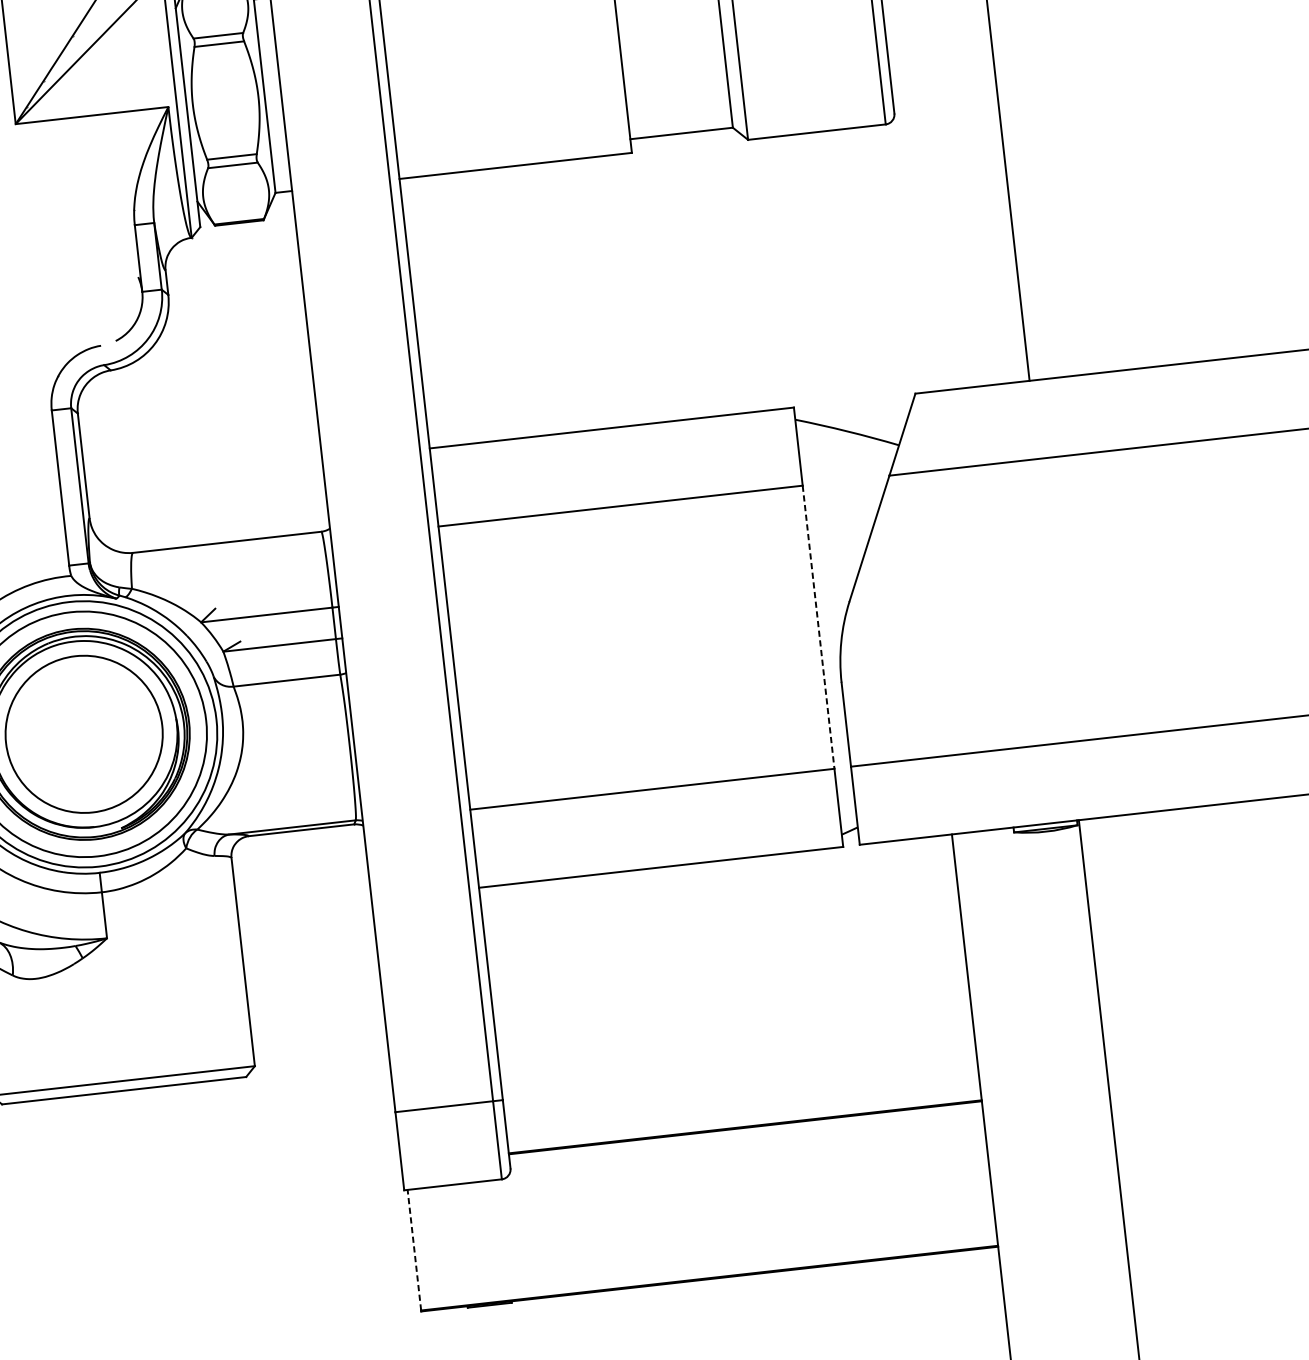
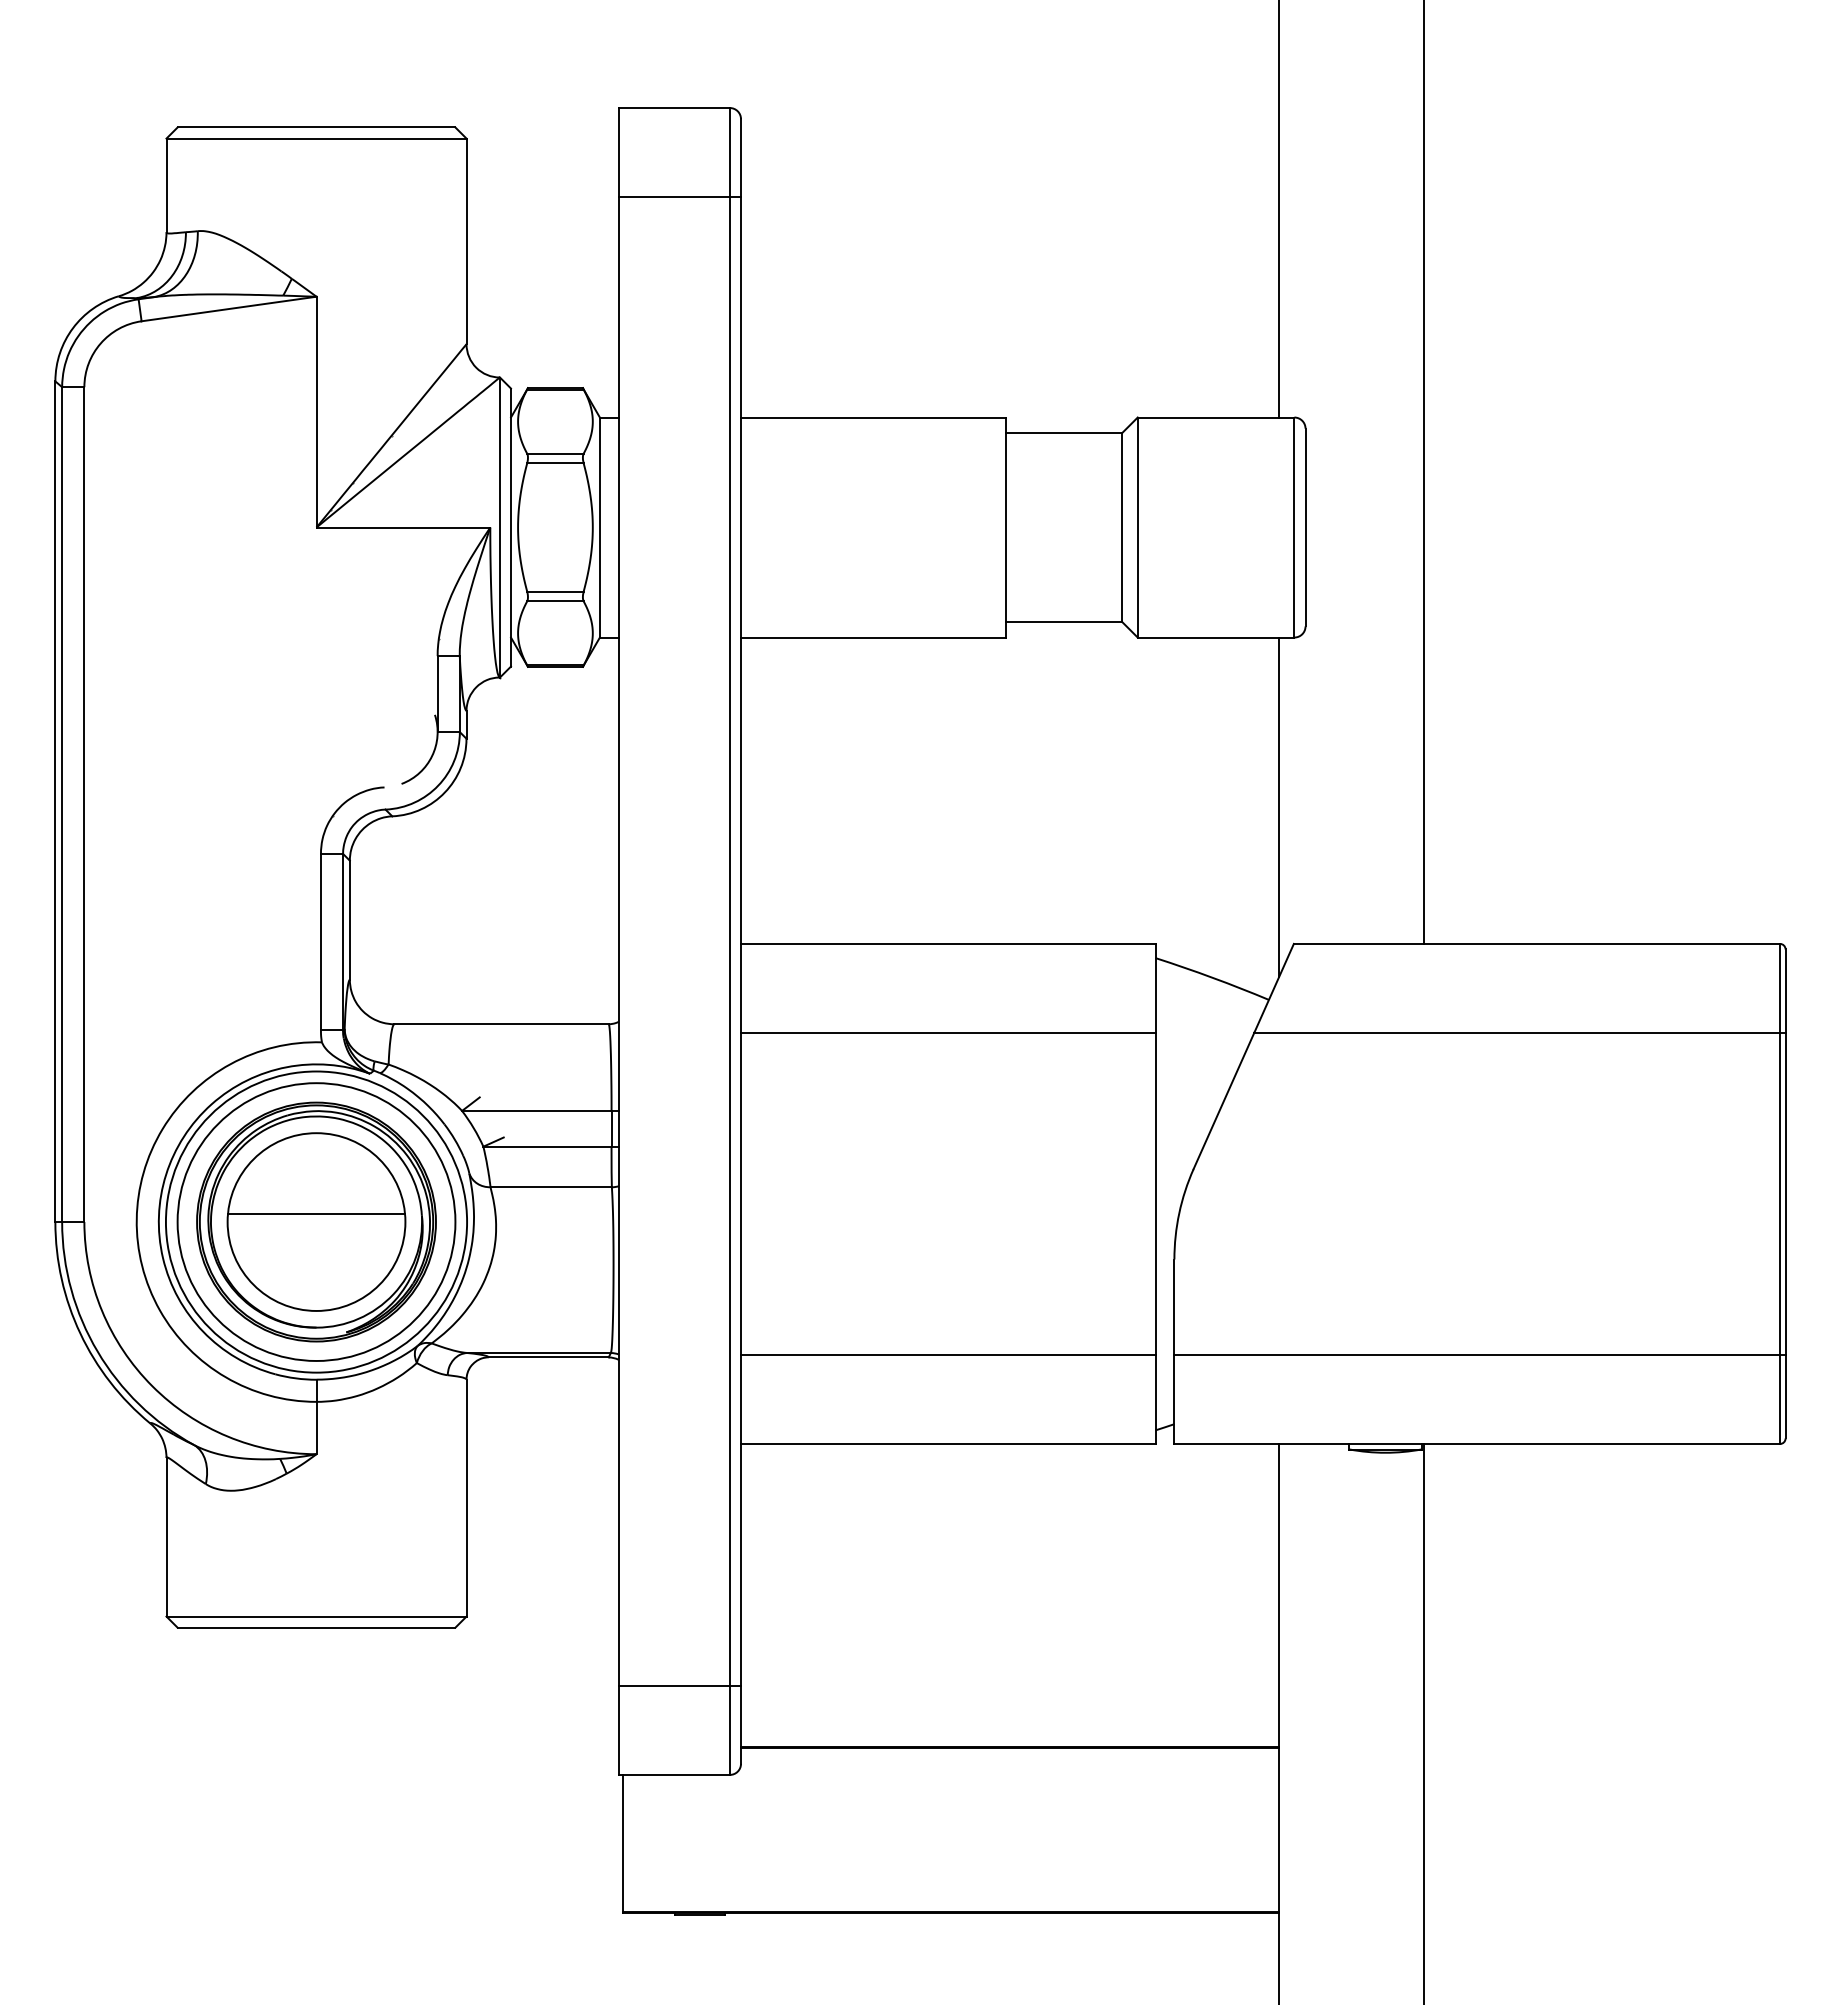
line: (889, 274) -> (1279, 806), added
line: (818, 627) -> (1155, 1194), dashed -> solid
line: (83, 727) -> (316, 1214), added
line: (414, 1250) -> (622, 1843), dashed -> solid

